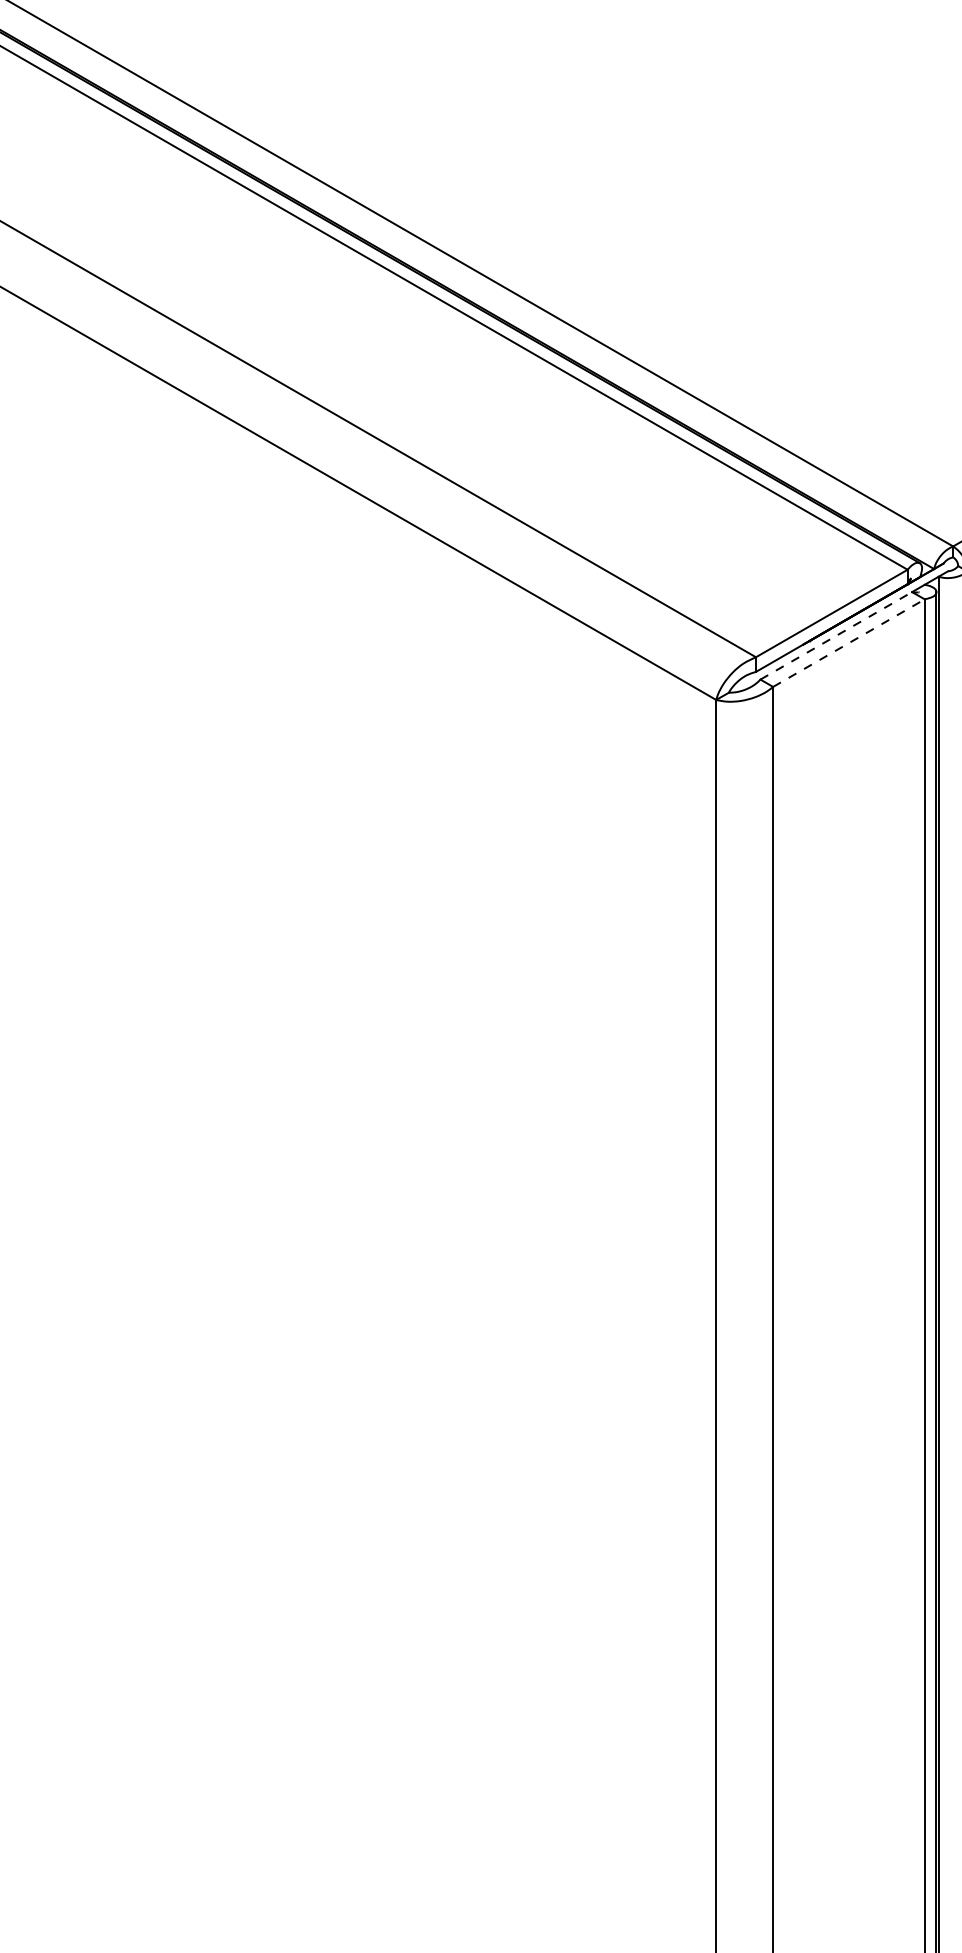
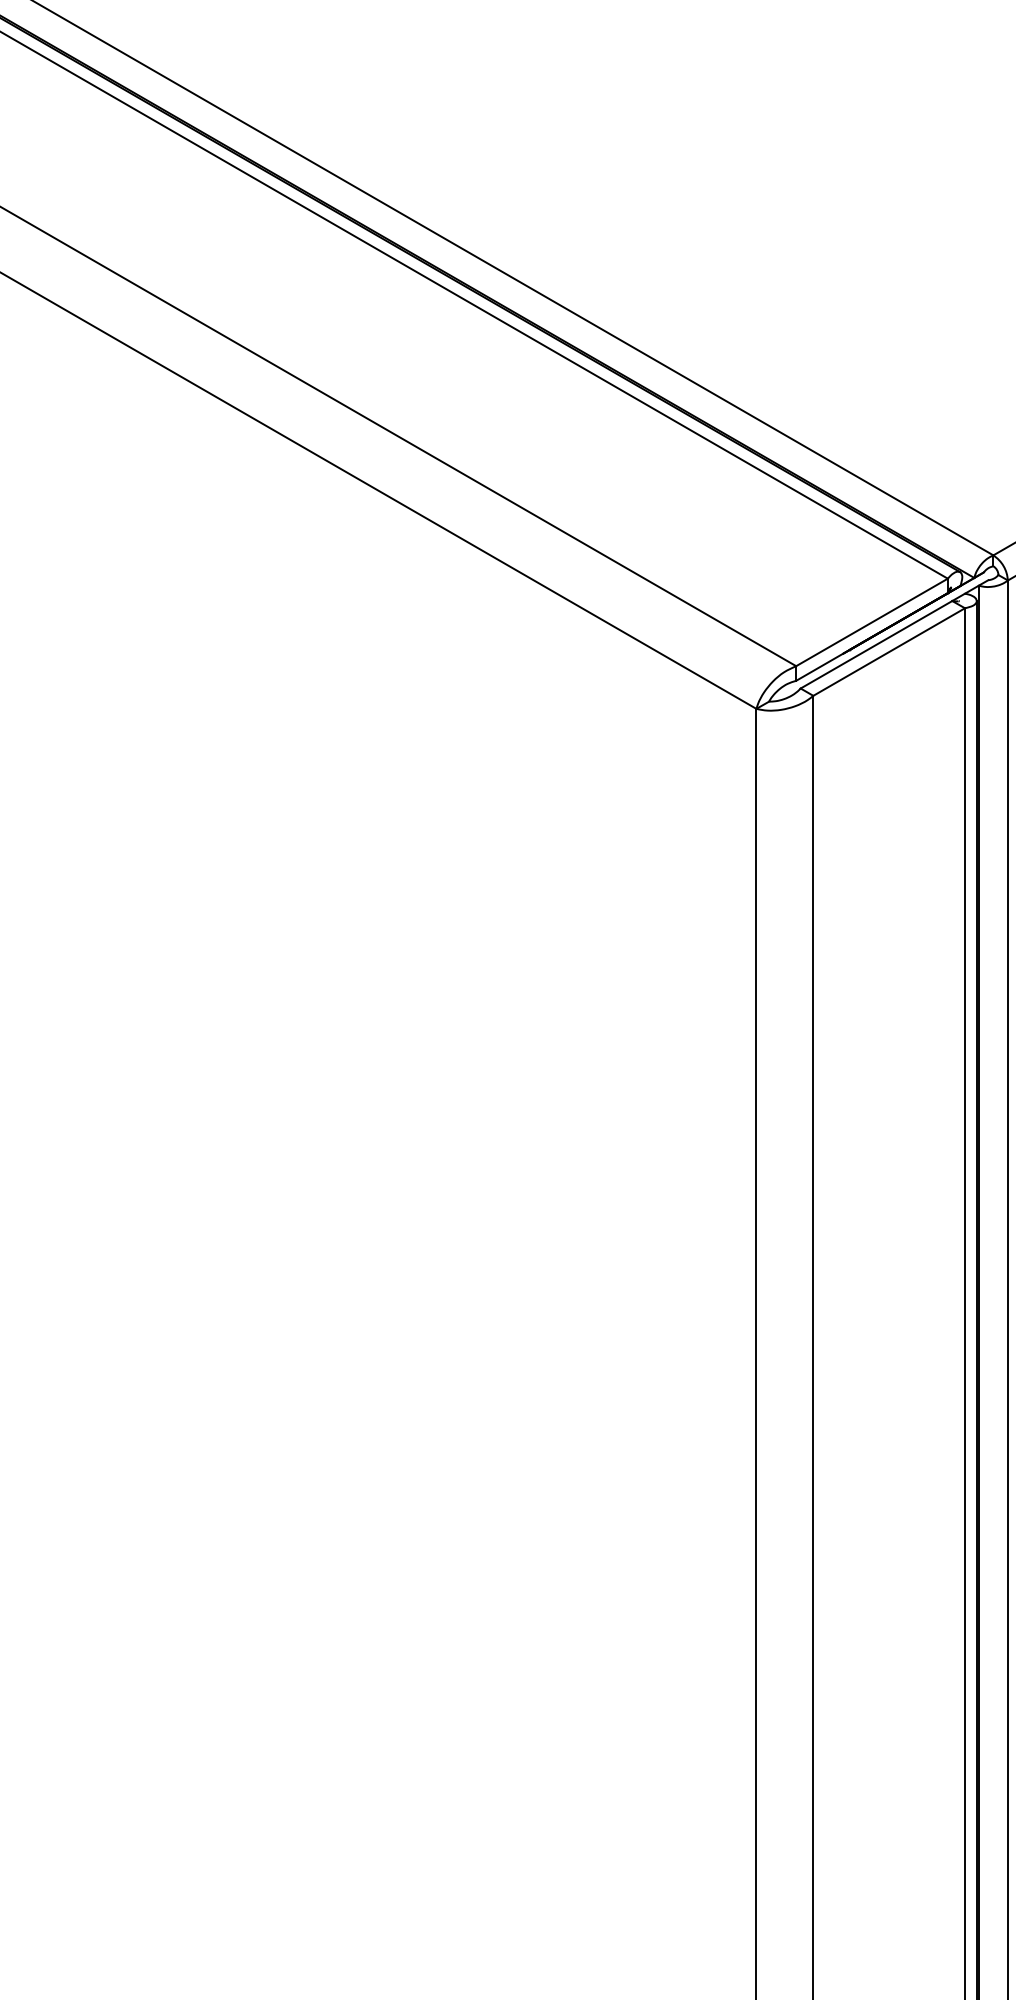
line: (836, 635) -> (876, 644), dashed -> solid
line: (849, 643) -> (889, 652), dashed -> solid

